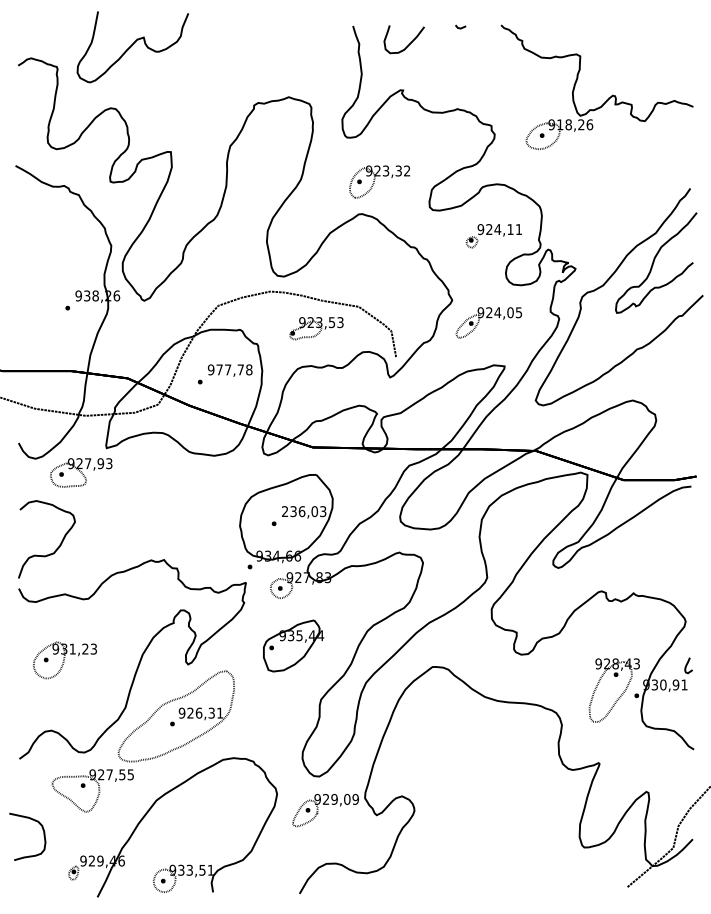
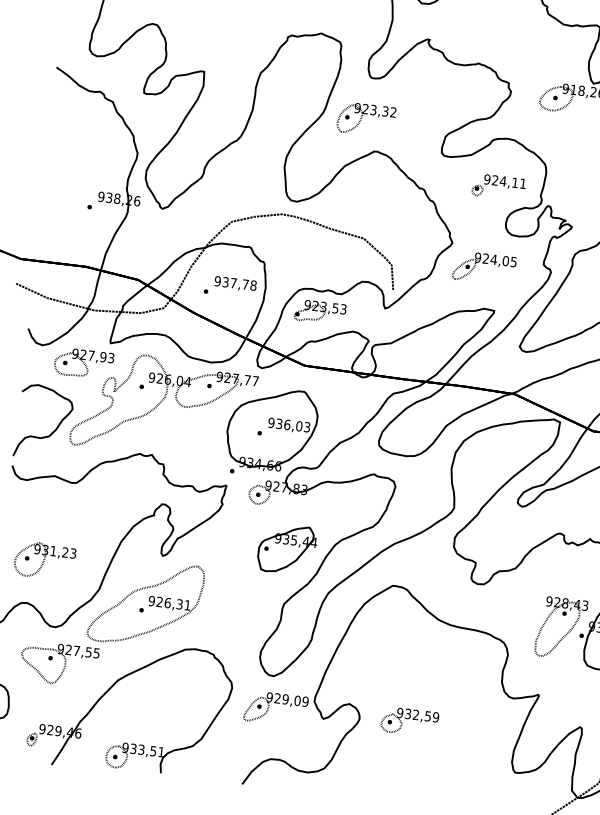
part: (379, 181) -> (366, 119), moved
part: (316, 328) -> (320, 312), moved
text: (219, 369) -> (225, 281), 977,78 -> 937,78
part: (170, 507) -> (164, 406), added
text: (284, 511) -> (270, 422), 236,03 -> 936,03
part: (293, 645) -> (287, 548), moved
part: (64, 660) -> (44, 560), moved
part: (467, 807) -> (409, 721), added

